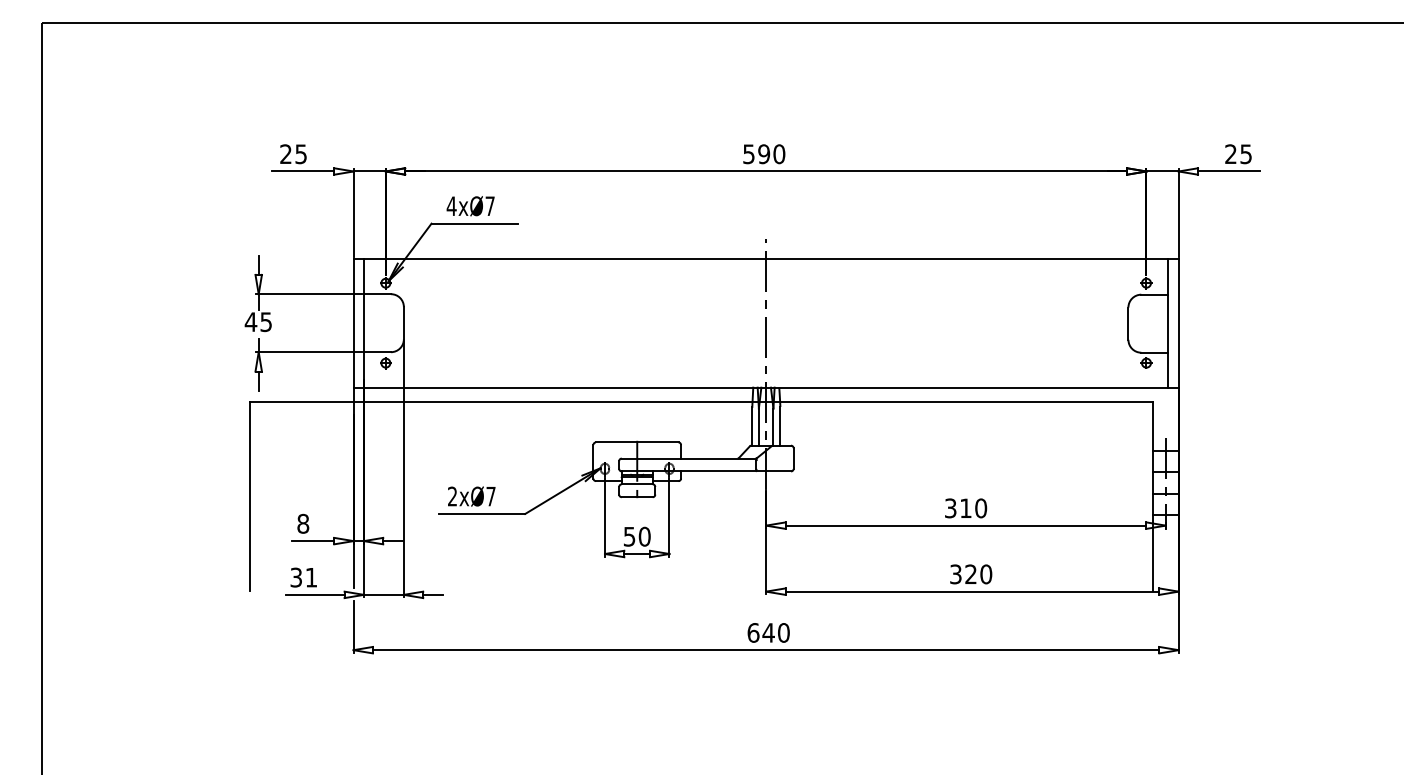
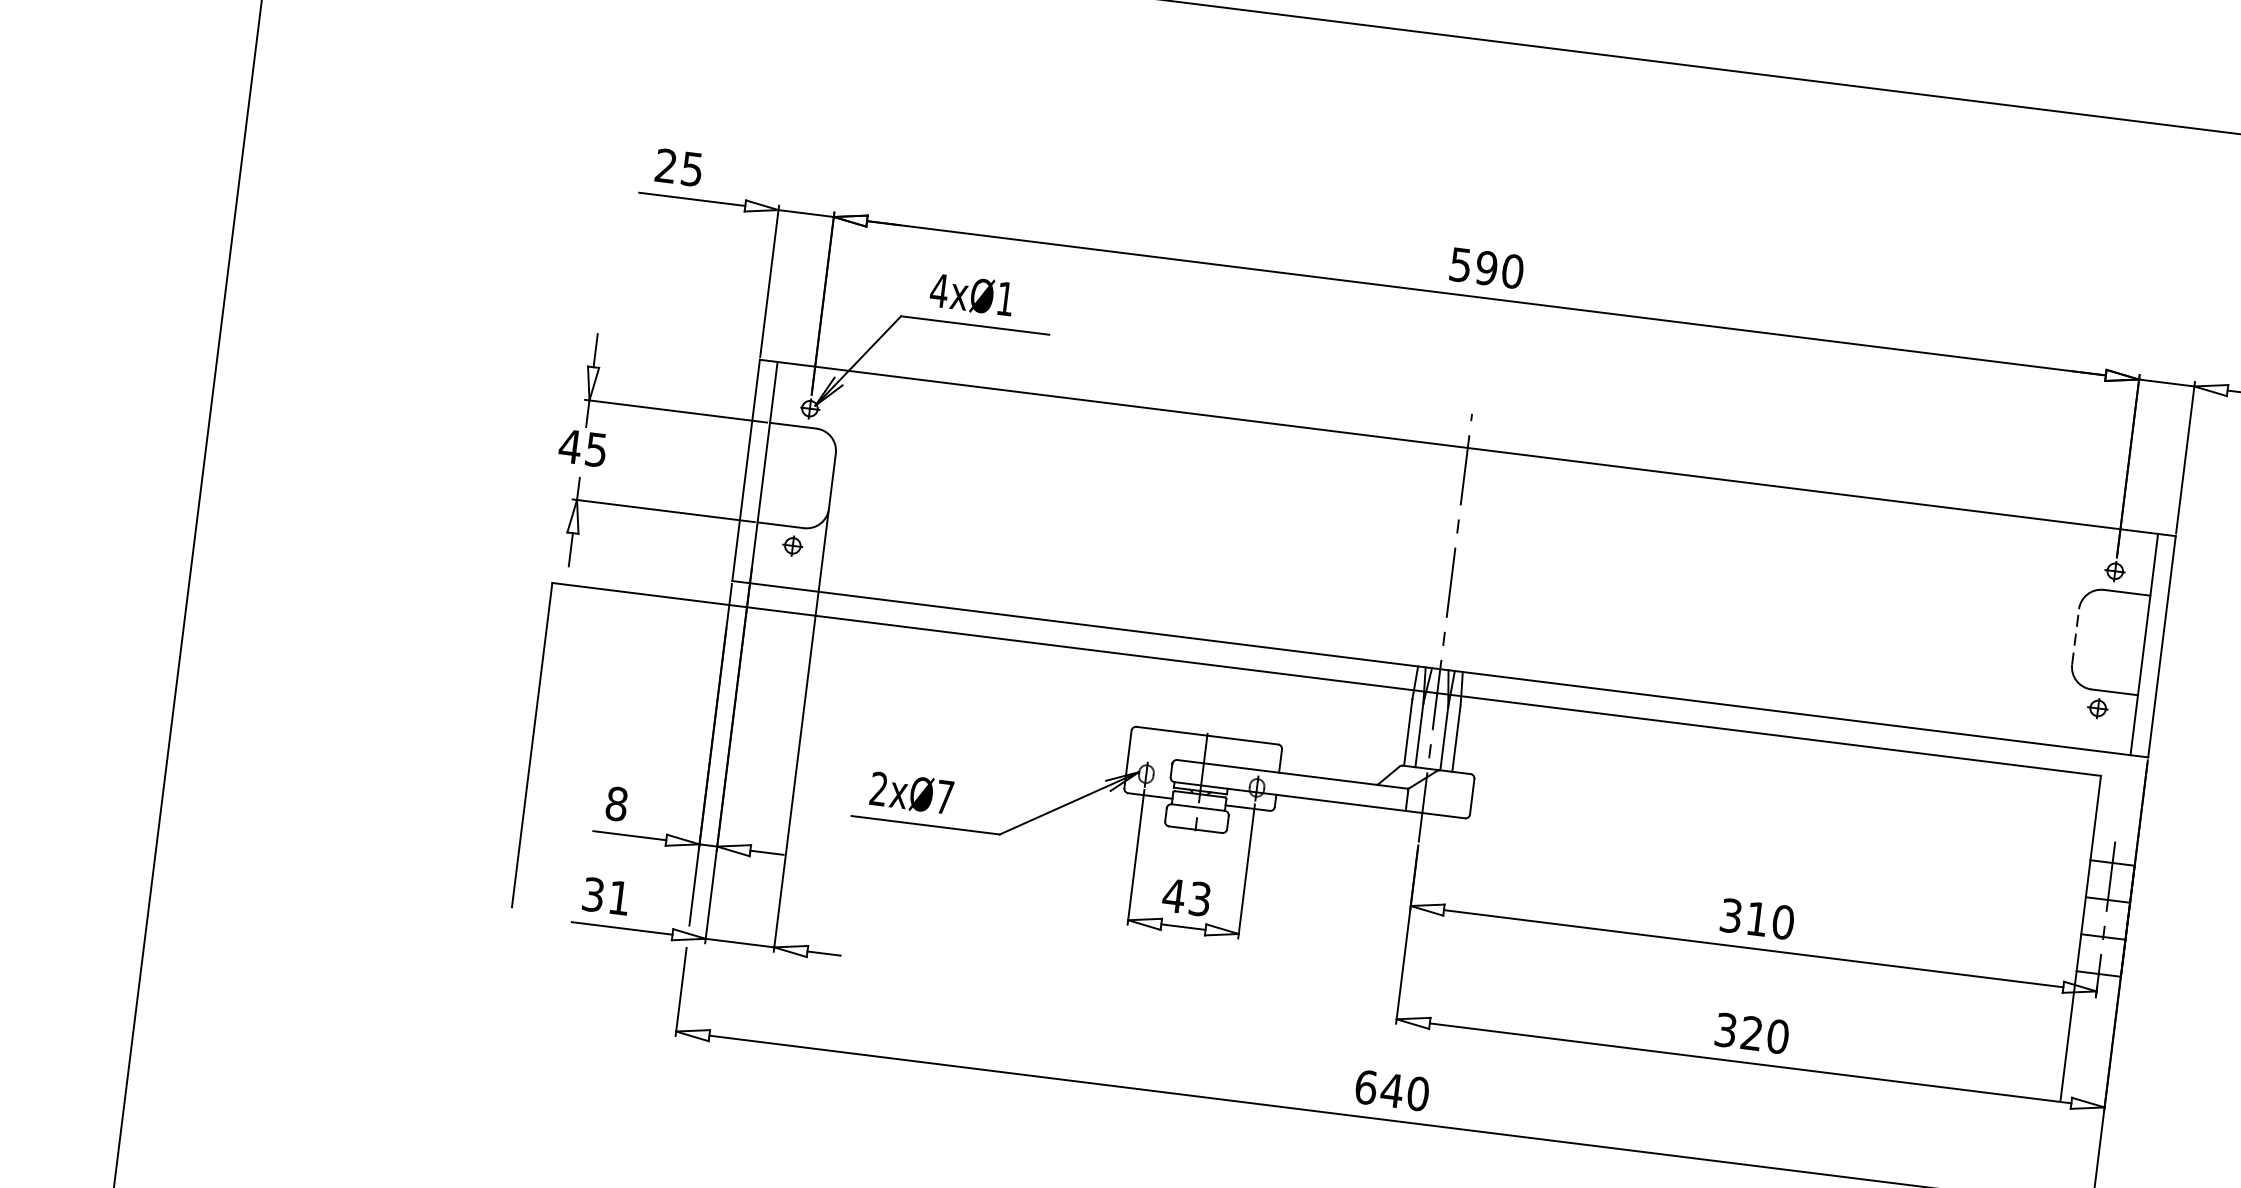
text: (489, 205) -> (1004, 297), 4xØ7 -> 4xØ1
line: (1128, 323) -> (2075, 636), solid -> dashed
text: (636, 536) -> (1185, 896), 50 -> 43

